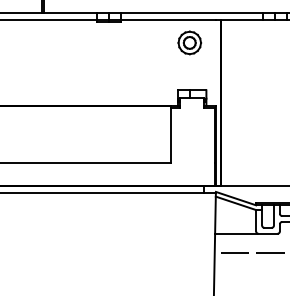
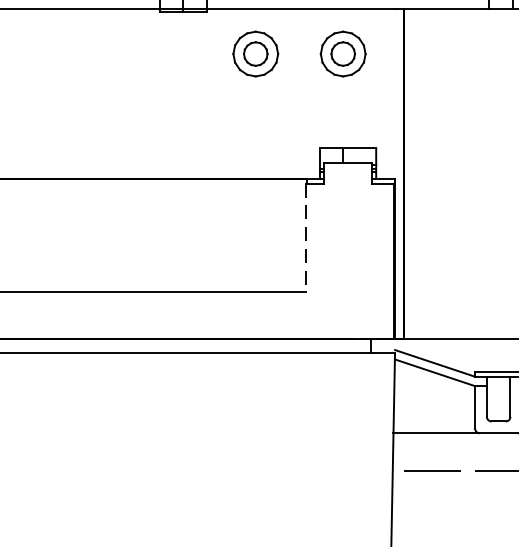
part: (145, 42) -> (255, 53), added
line: (170, 135) -> (304, 237), solid -> dashed

